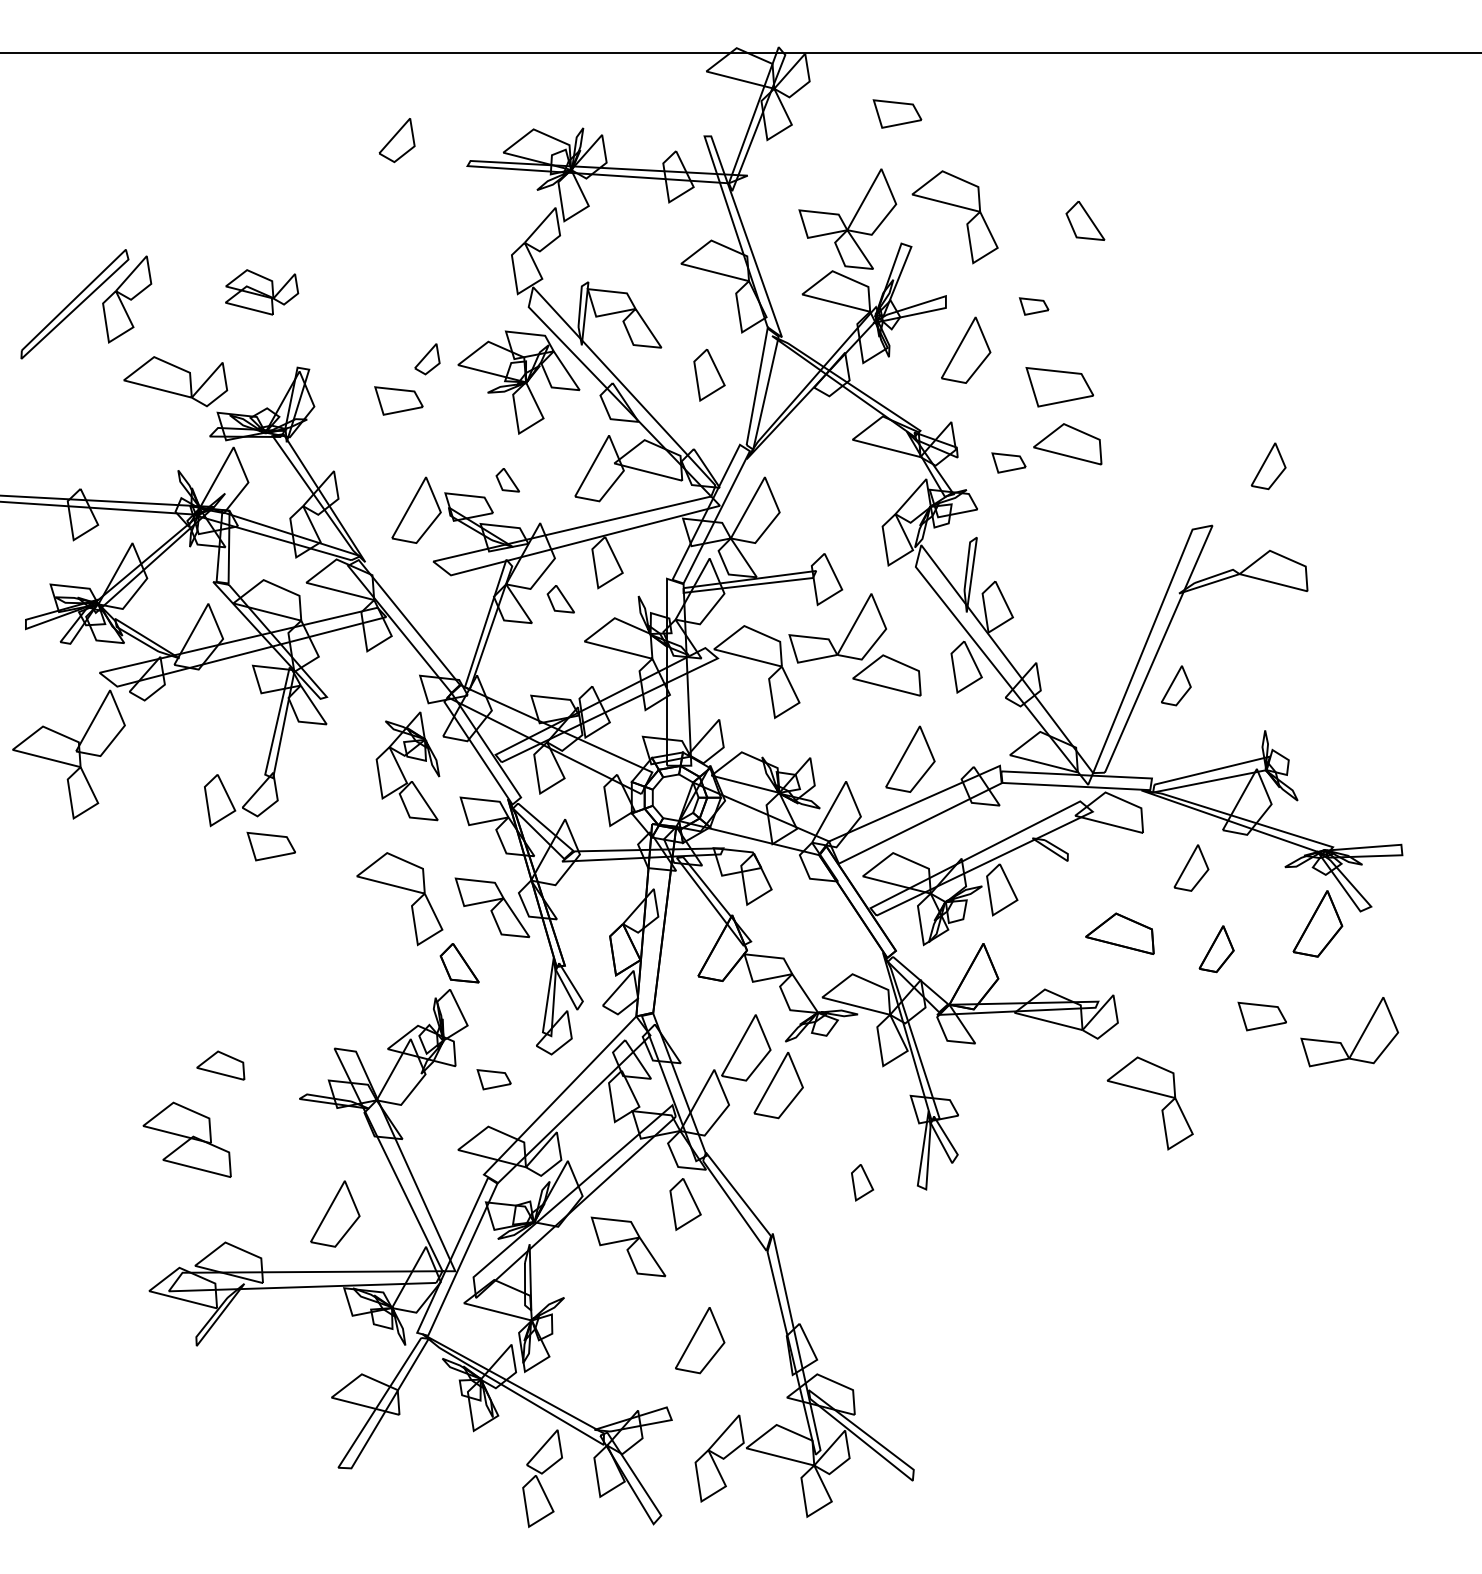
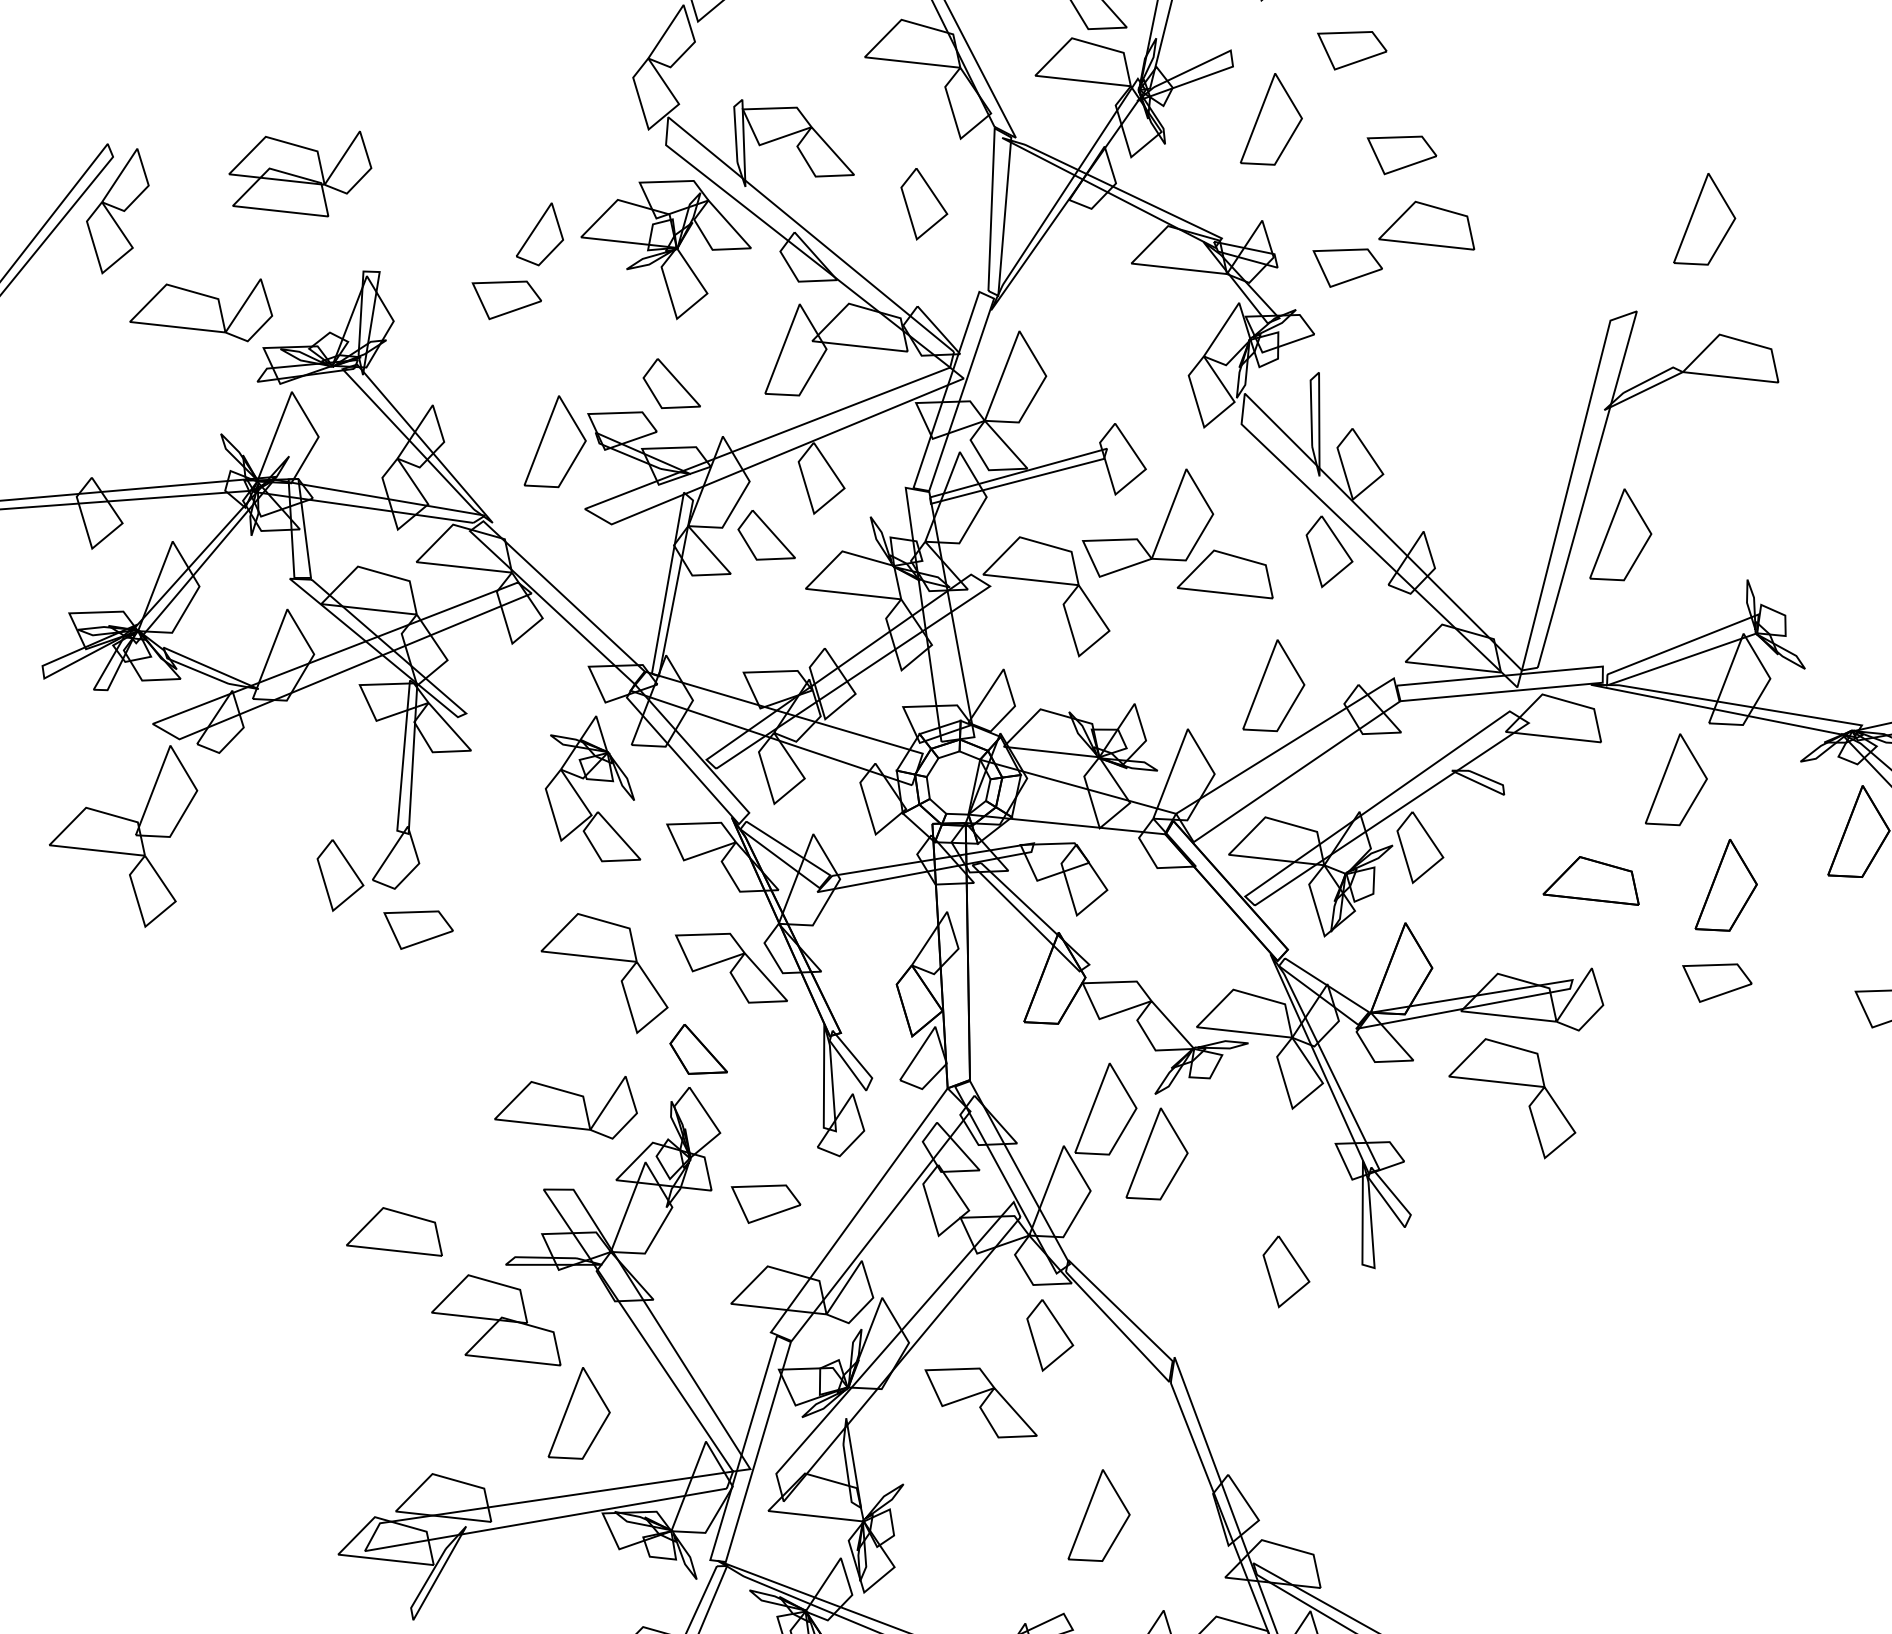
part: (261, 292) -> (300, 176), size x1.43
part: (1033, 306) -> (1351, 47), size x1.67
part: (427, 358) -> (538, 234), size x1.43
part: (1059, 386) -> (1402, 151), size x0.71
part: (1008, 462) -> (1347, 264), size x1.43
part: (1268, 465) -> (1701, 219), size x1.43
part: (507, 480) -> (670, 384), size x1.67
part: (560, 599) -> (765, 536), size x1.43
part: (1176, 685) -> (1618, 535), size x1.67
part: (1191, 867) -> (1673, 779), size x1.43
part: (1216, 948) -> (1722, 885), size x1.43
part: (357, 993) -> (564, 1110), added
part: (1261, 1016) -> (1716, 980), moved
part: (220, 1065) -> (392, 1234), size x1.43
part: (493, 1079) -> (765, 1201), size x1.43
part: (1152, 1093) -> (1512, 1085), moved
part: (186, 1139) -> (493, 1322), moved
part: (862, 1182) -> (1286, 1270), size x1.43

